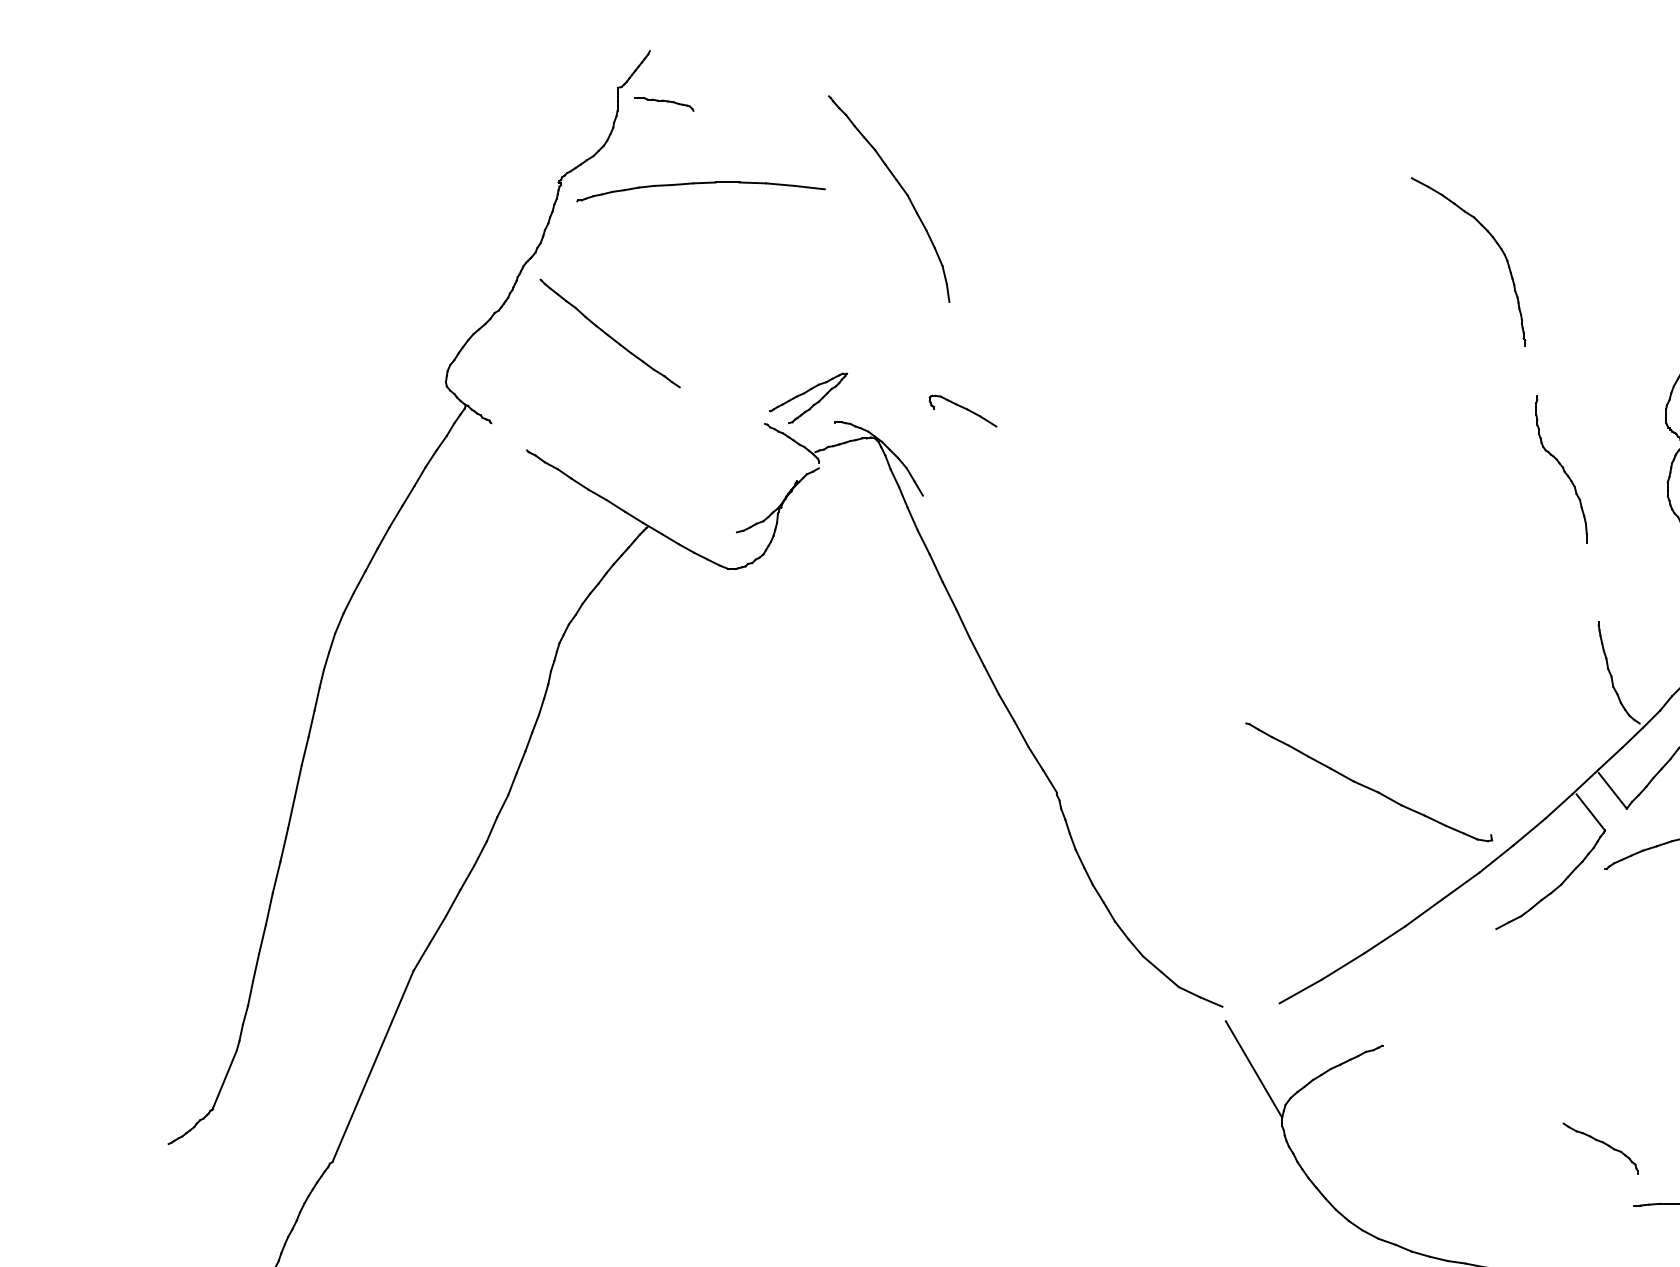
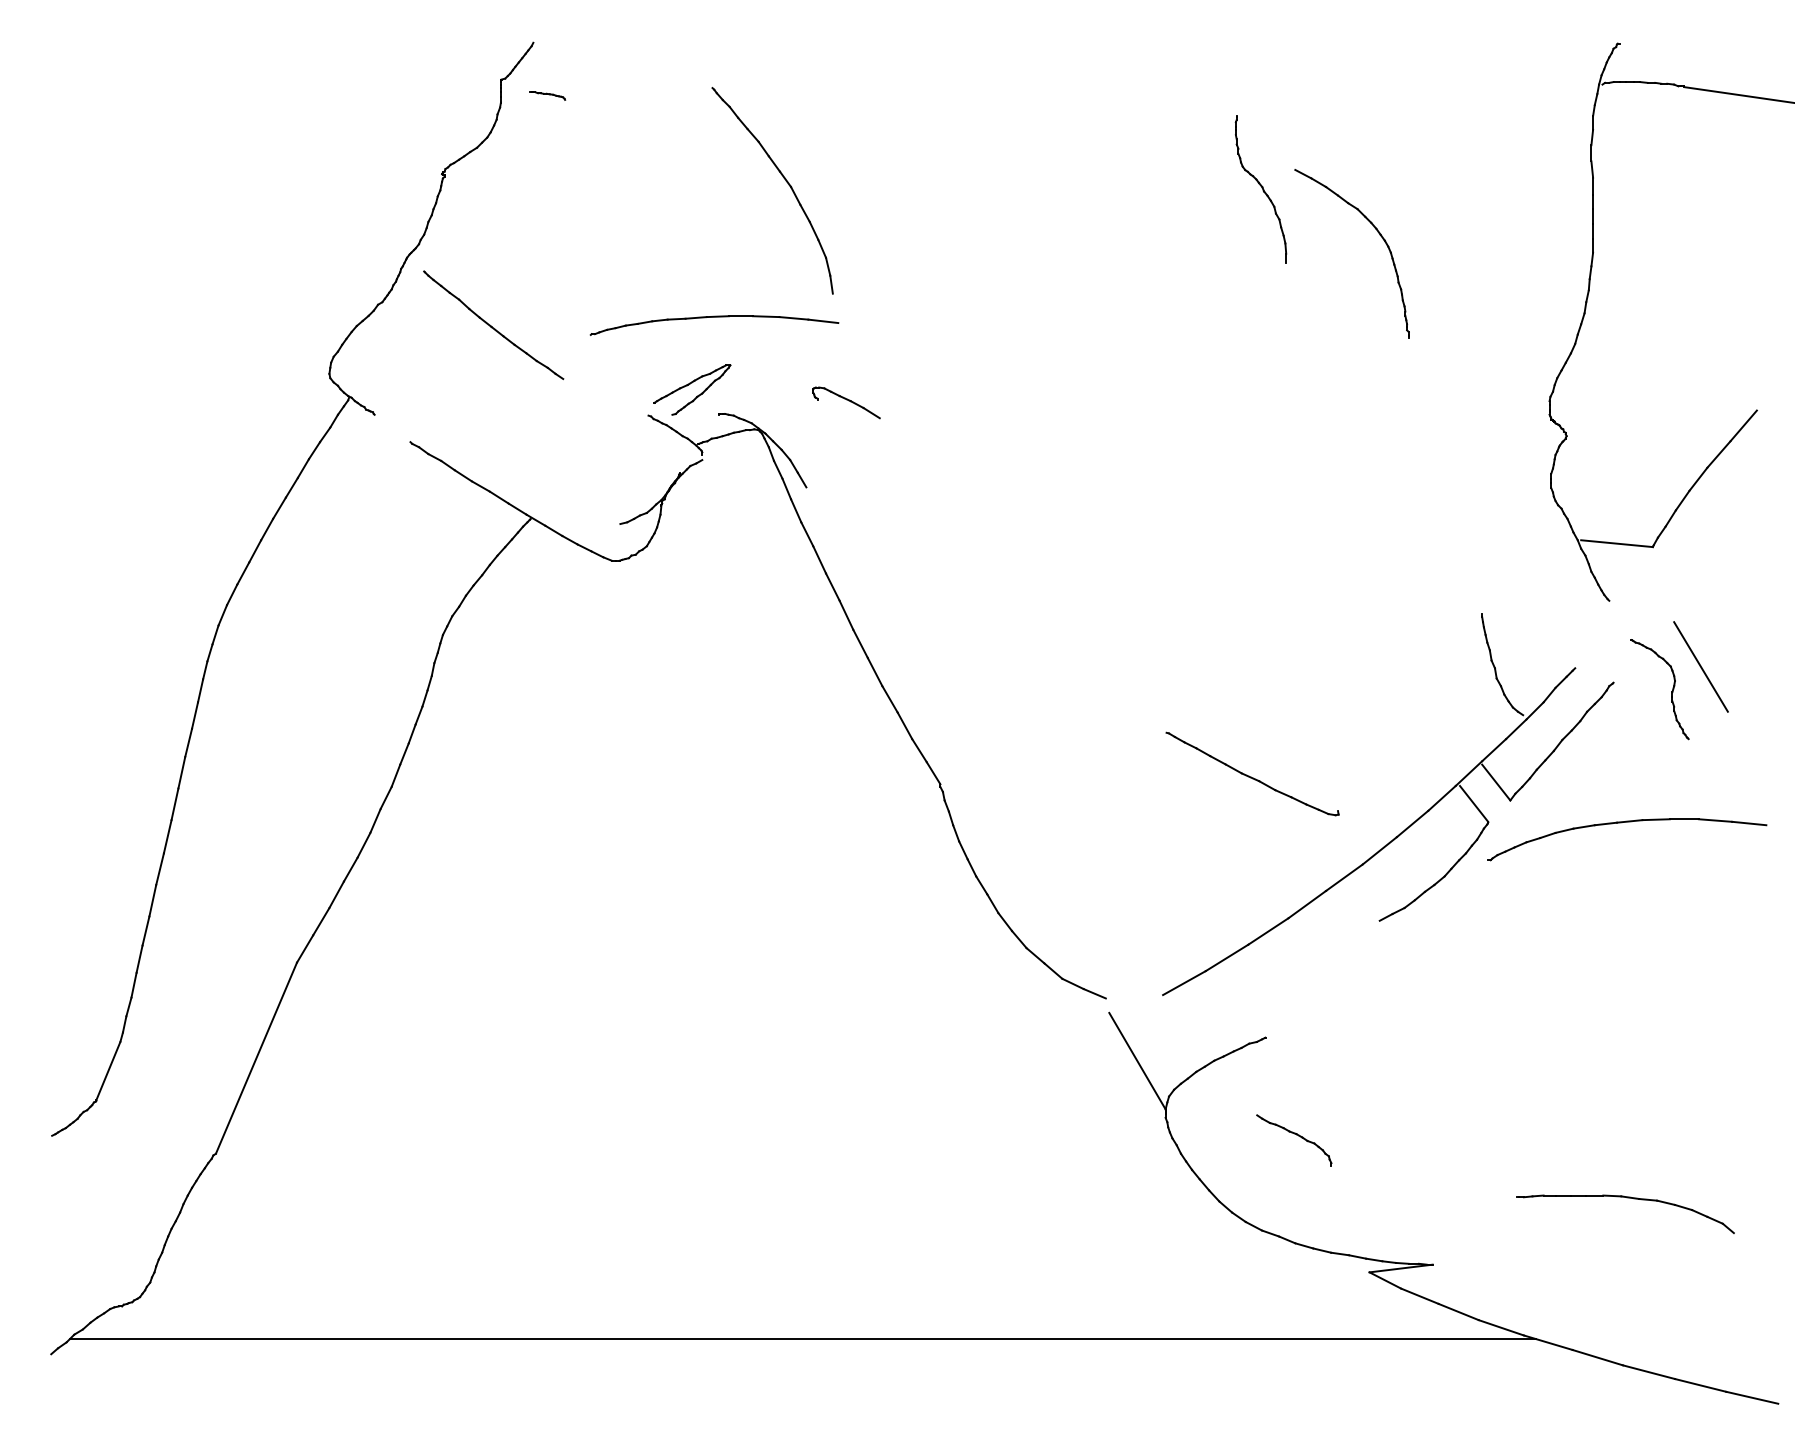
part: (664, 103) -> (547, 95), size x0.6
part: (701, 183) -> (714, 317), moved
part: (1561, 469) -> (1260, 189), moved
part: (1369, 781) -> (1252, 773), size x0.7
part: (1601, 1148) -> (1294, 1140), moved

